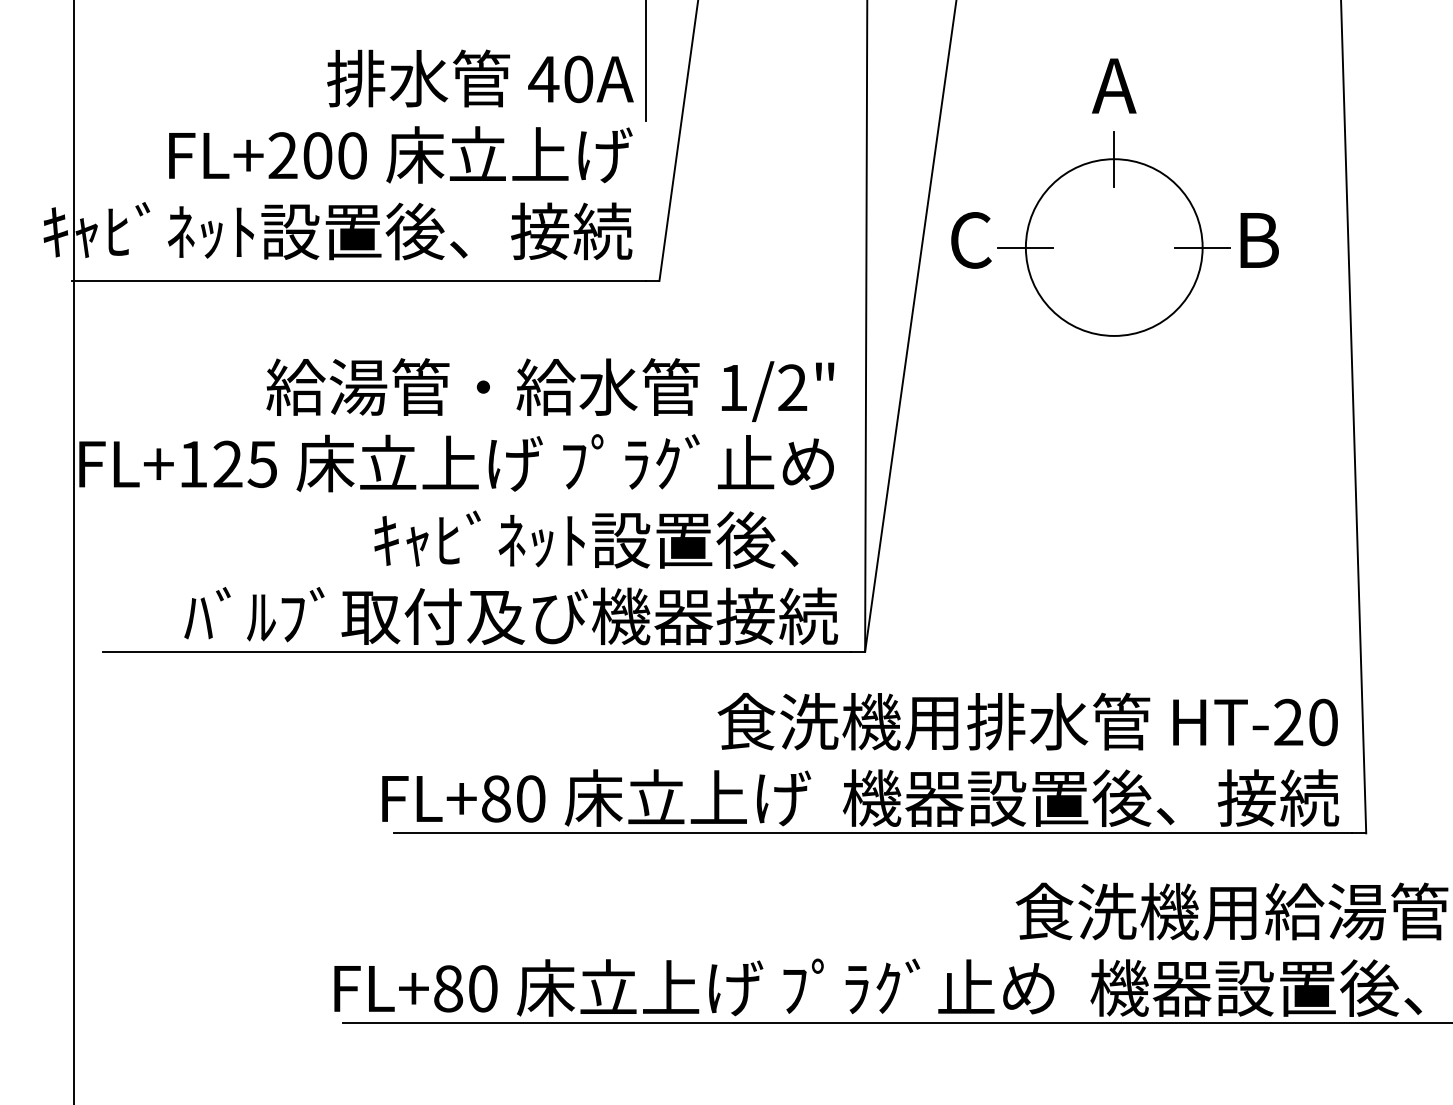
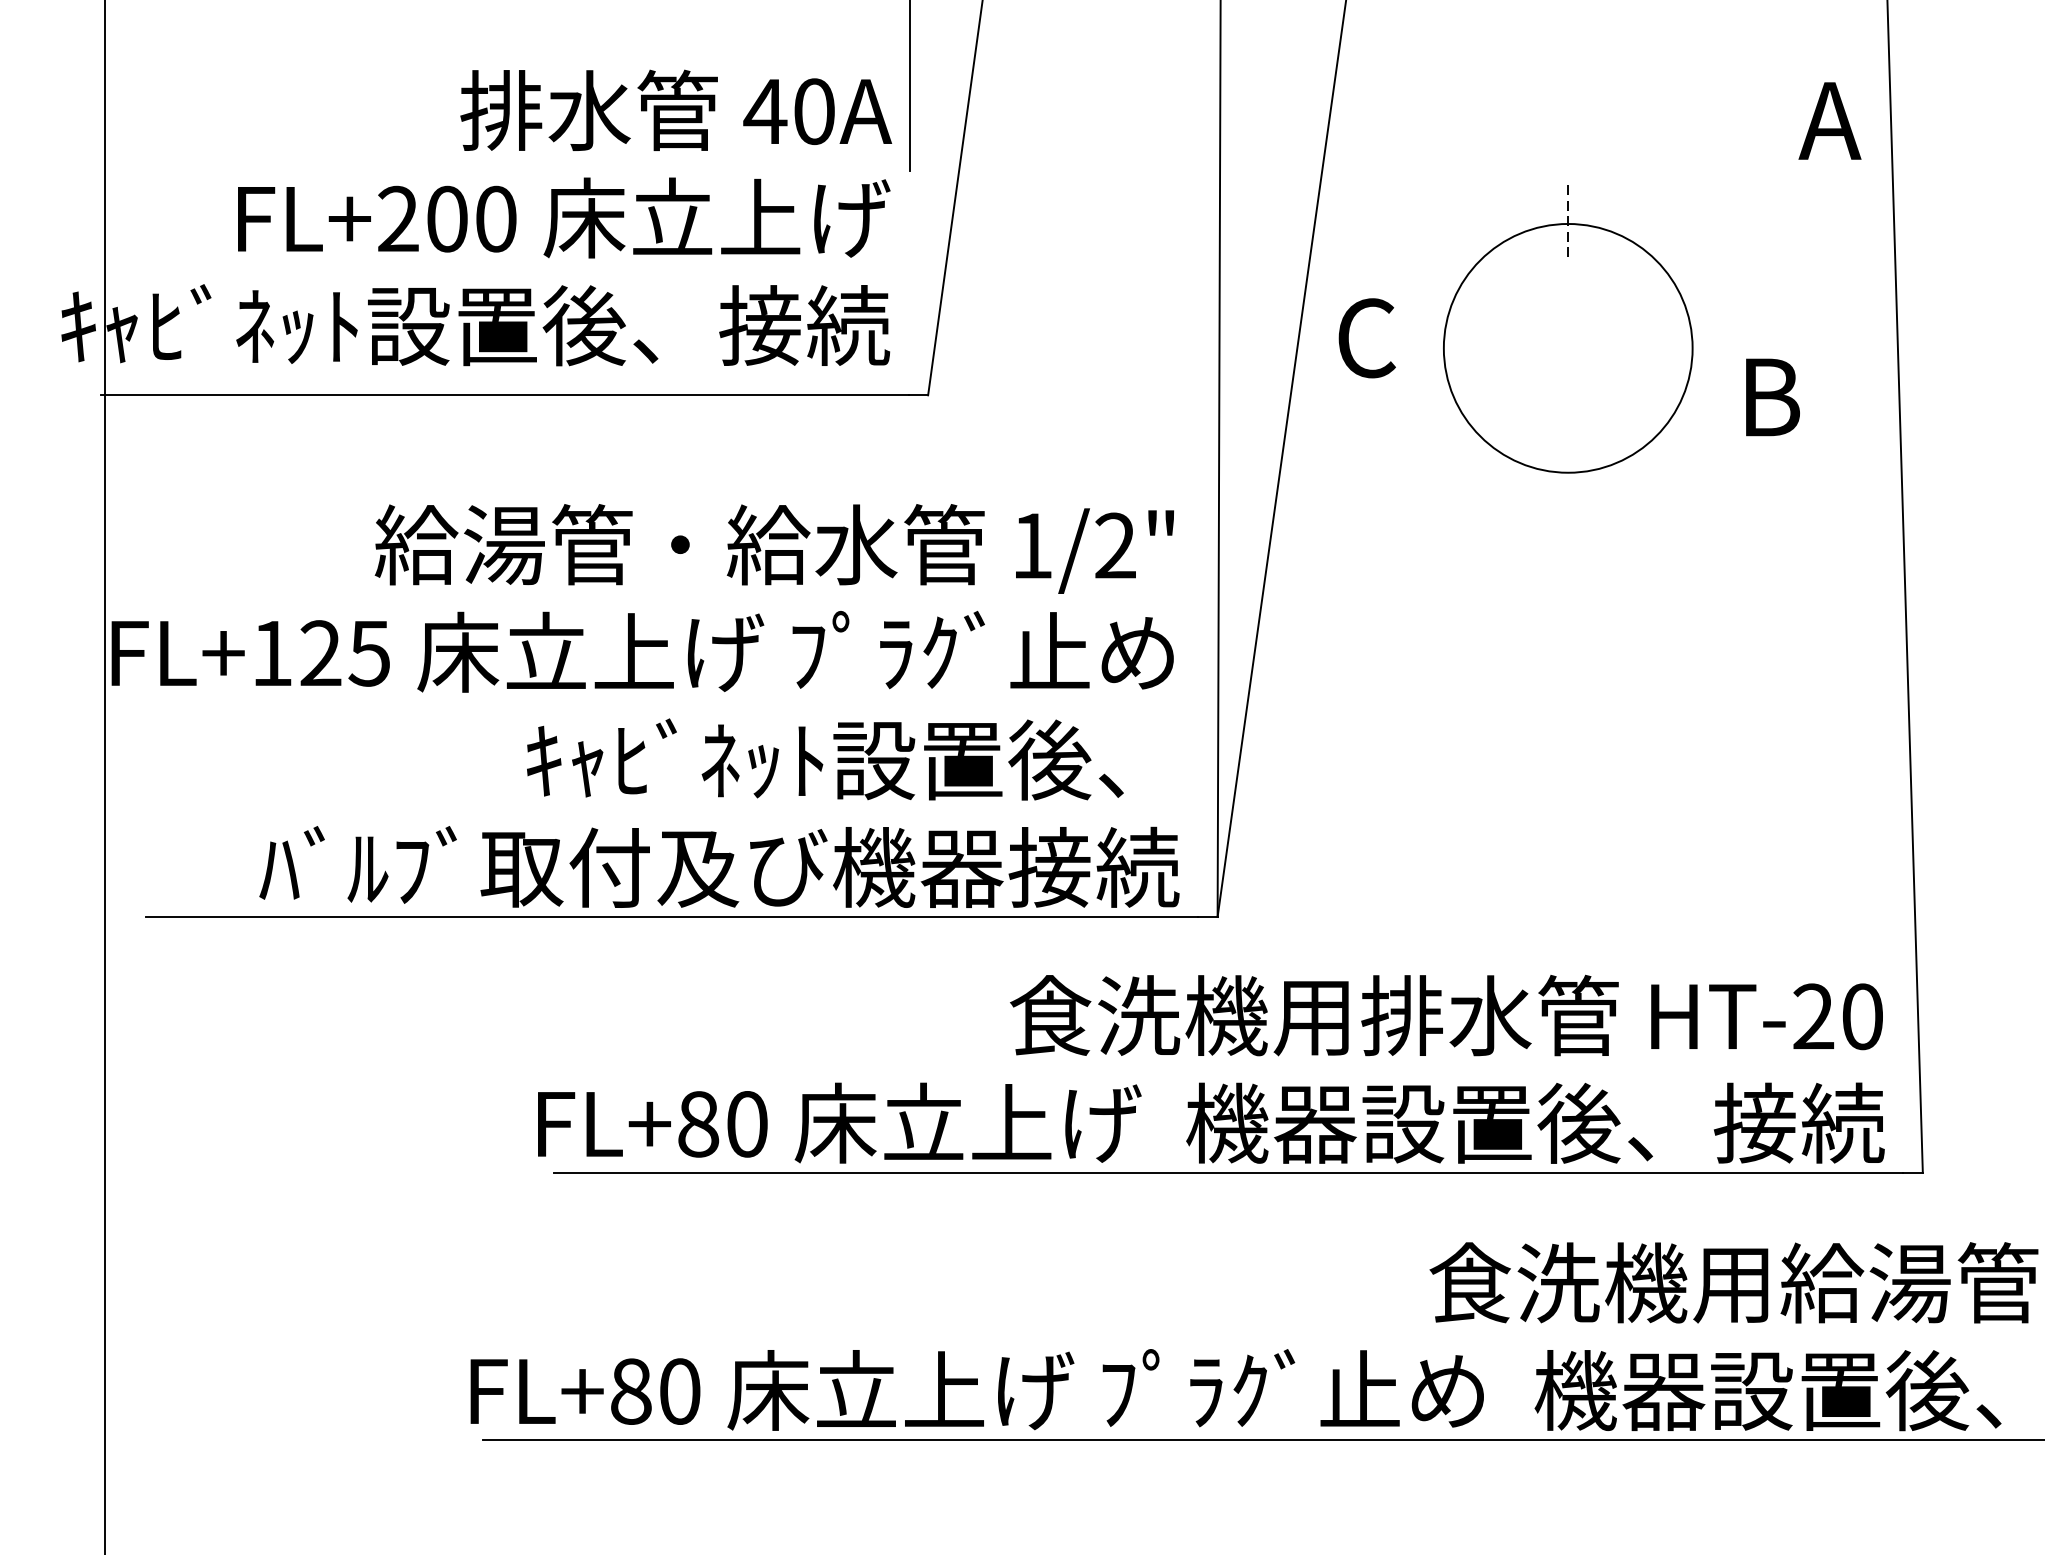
text: (1114, 85) -> (1830, 120), moved
line: (1114, 159) -> (1568, 224), solid -> dashed
text: (1259, 240) -> (1772, 397), moved
line: (1025, 247) -> (1443, 348), removed
line: (1202, 247) -> (1692, 348), removed

